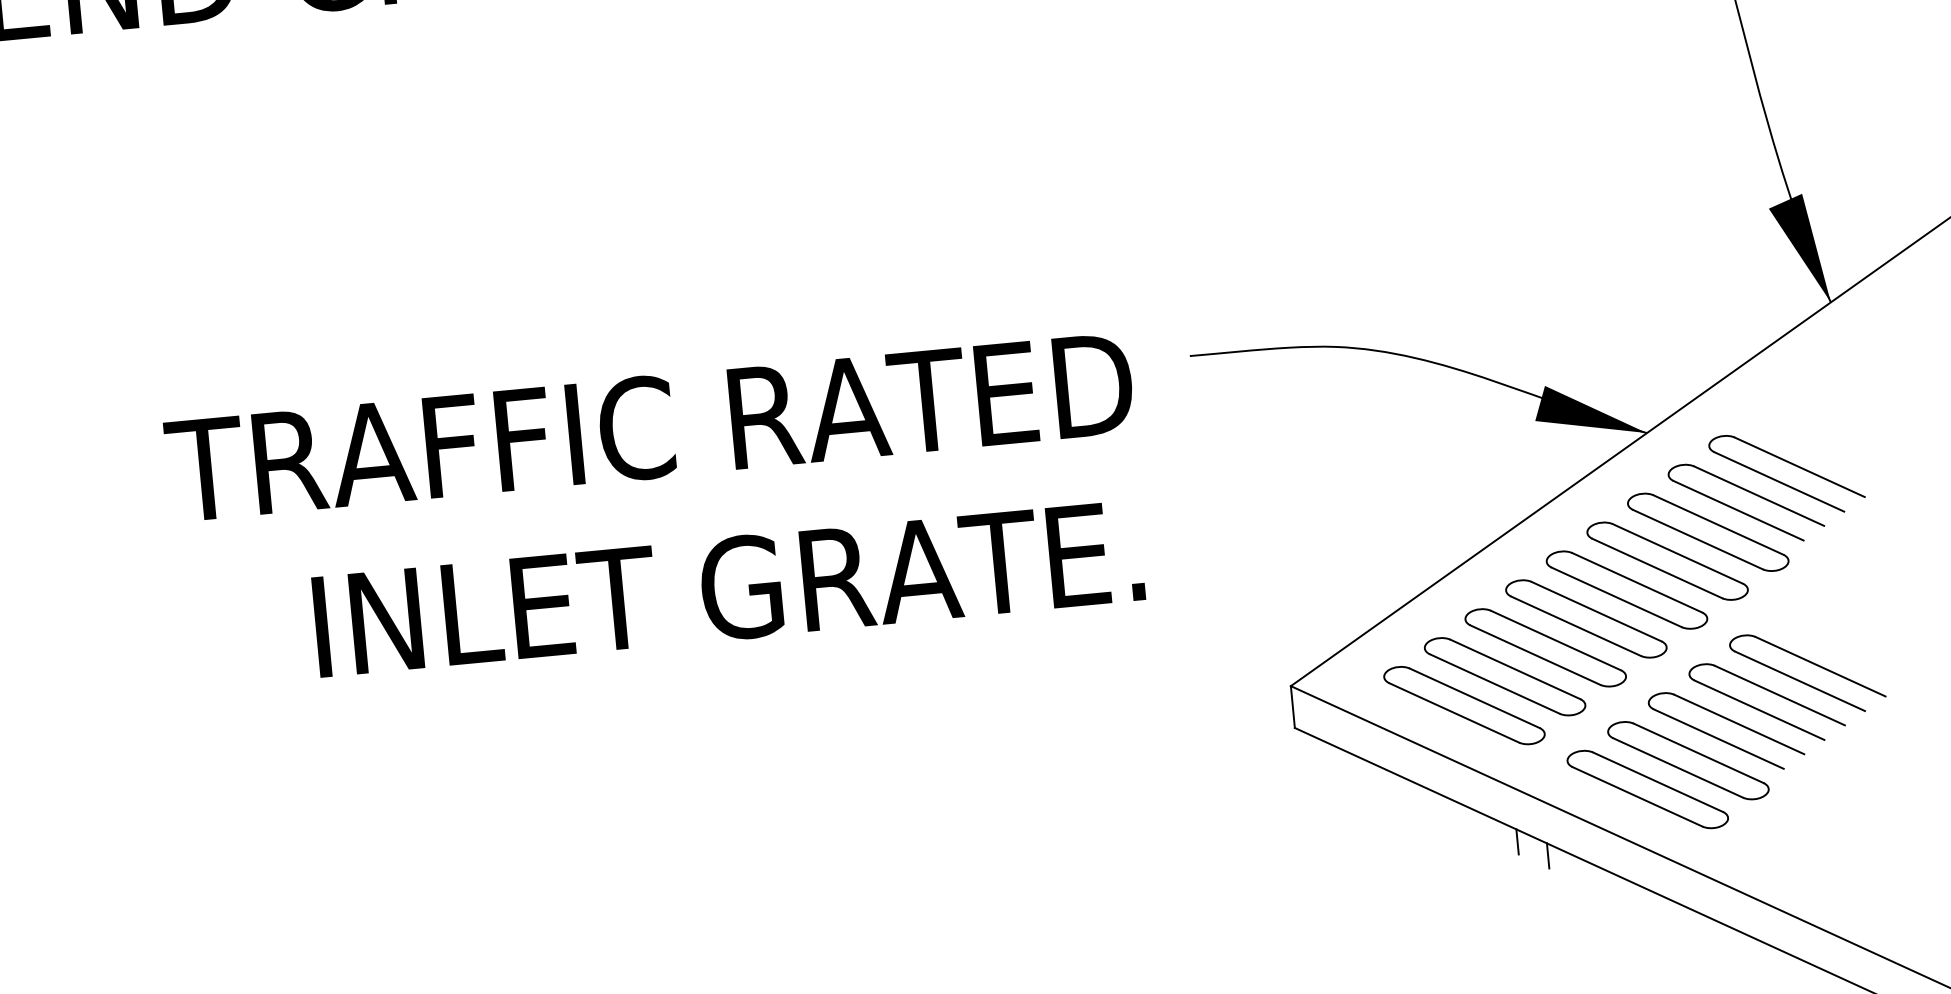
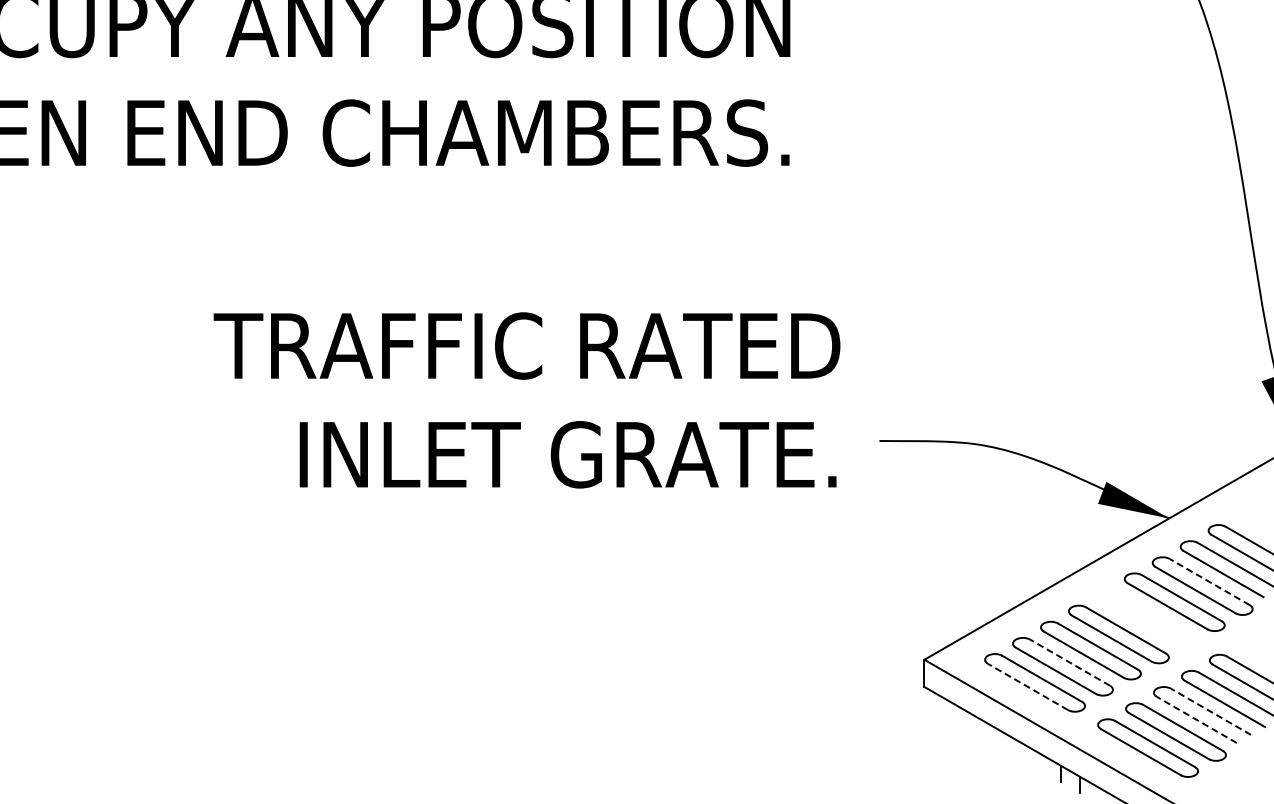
text: (656, 511) -> (526, 400), moved
line: (1718, 524) -> (1209, 581), solid -> dashed
part: (1626, 590) -> (1146, 618), removed
line: (1514, 669) -> (1069, 662), solid -> dashed
line: (1453, 712) -> (1027, 686), solid -> dashed
line: (1738, 724) -> (1210, 711), solid -> dashed
line: (1718, 738) -> (1196, 719), solid -> dashed

